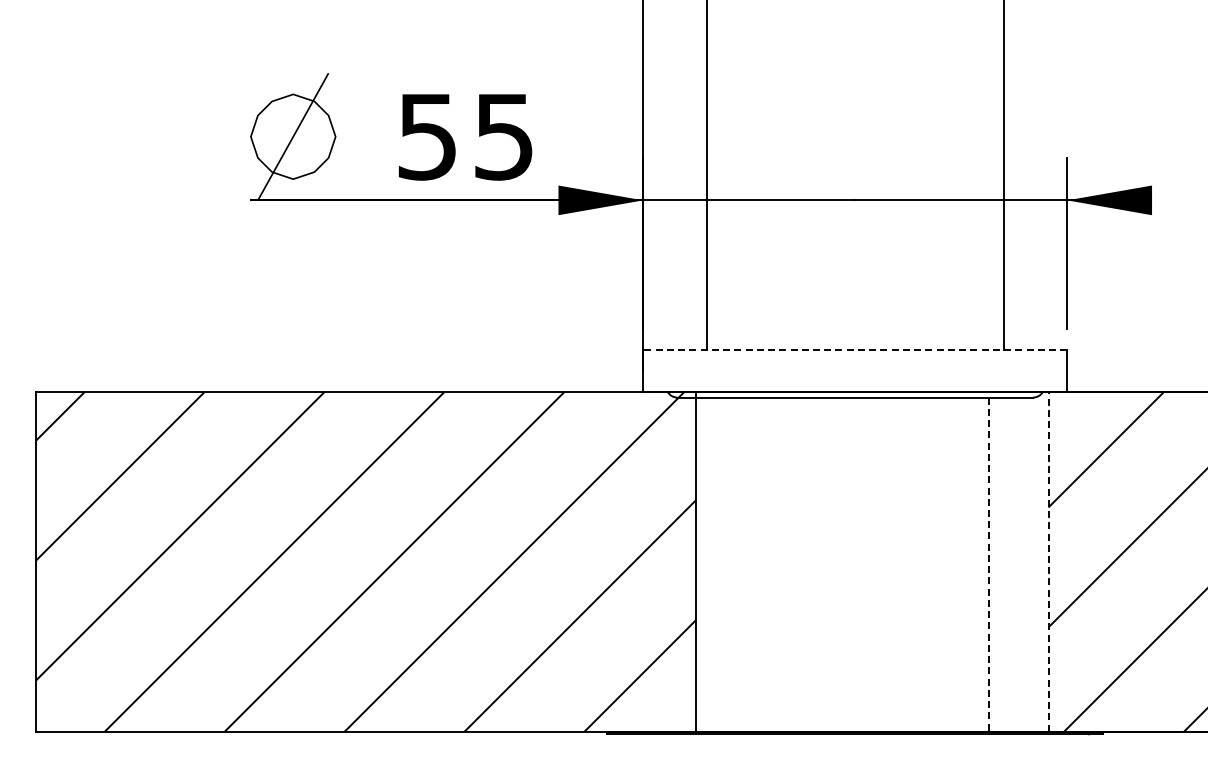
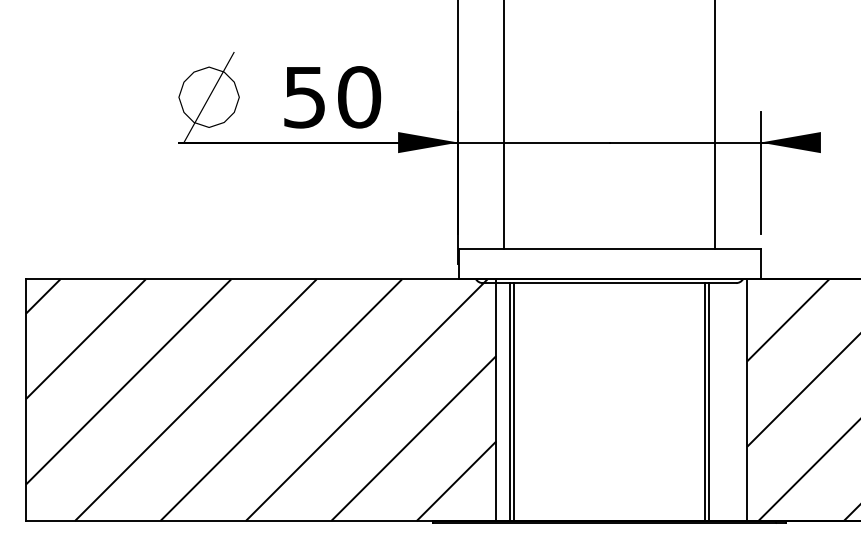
text: (504, 136) -> (359, 97), 55 -> 50
line: (855, 350) -> (609, 249), dashed -> solid
line: (1048, 562) -> (747, 400), dashed -> solid
line: (715, 564) -> (509, 402), added
line: (721, 564) -> (514, 402), added
line: (989, 564) -> (705, 402), dashed -> solid
line: (995, 564) -> (709, 402), added

